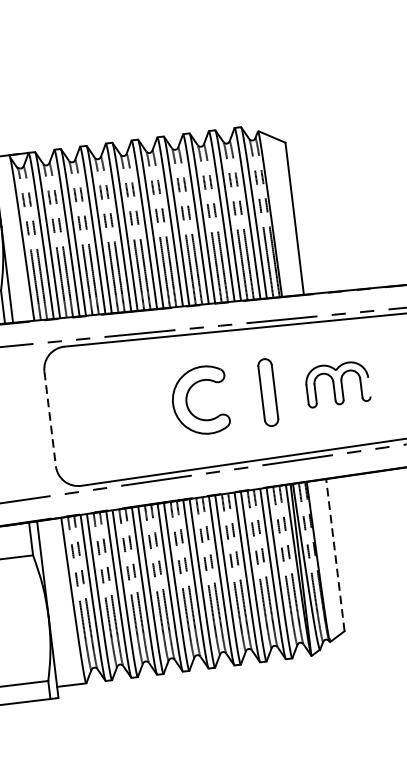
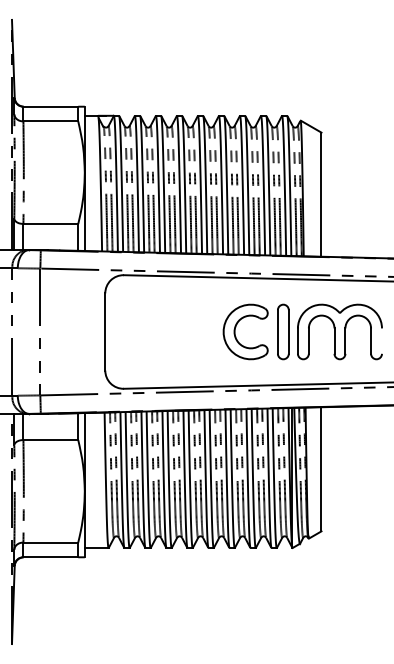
part: (337, 383) -> (339, 331), size x1.67
part: (188, 396) -> (236, 327), moved
line: (50, 419) -> (105, 332), dashed -> solid
line: (335, 555) -> (321, 469), dashed -> solid

